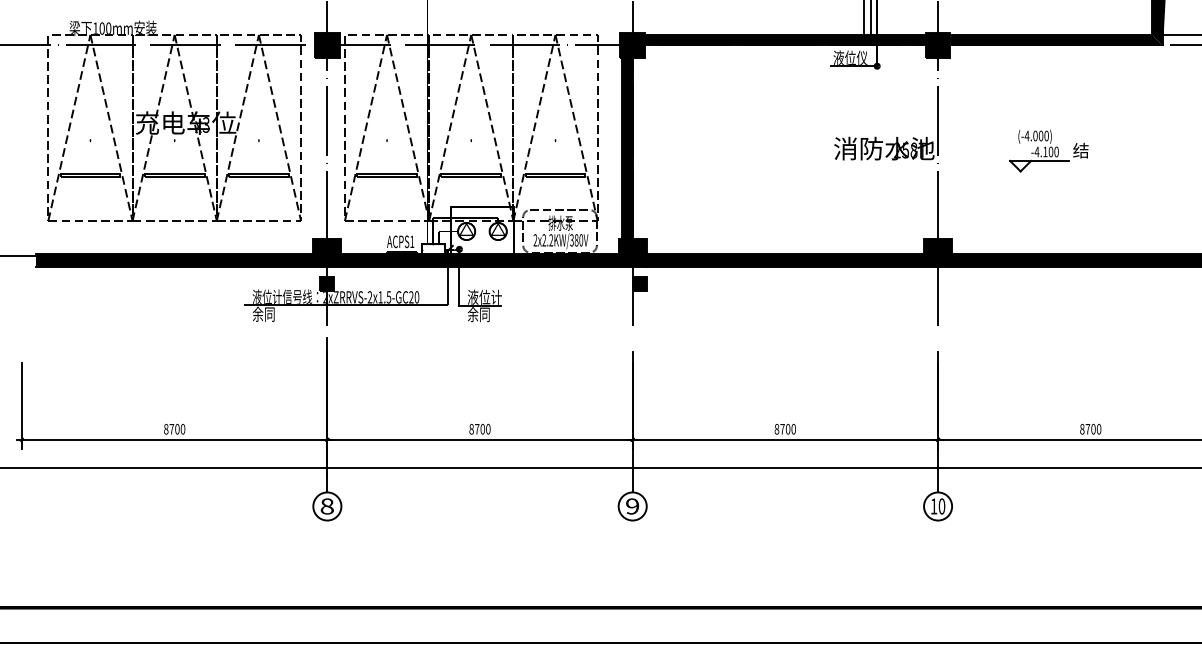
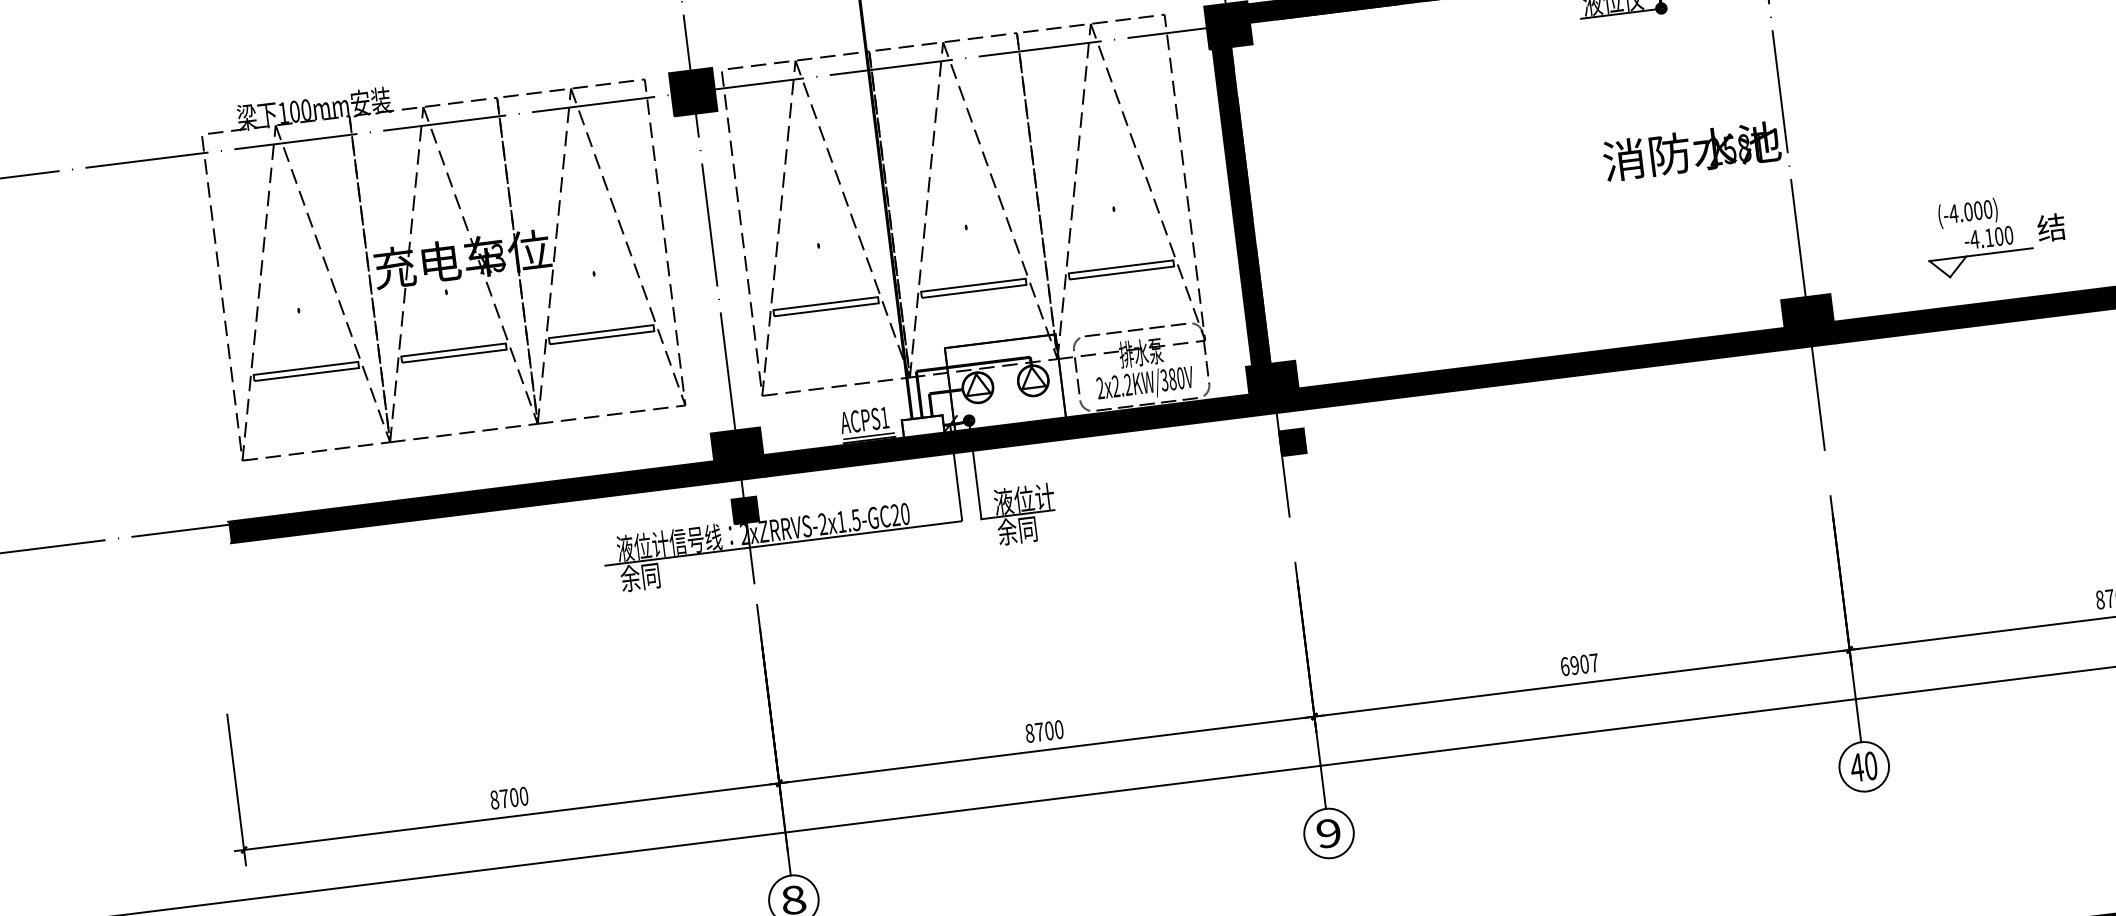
part: (1048, 150) -> (1994, 234), moved
text: (784, 428) -> (1578, 663), 8700 -> 6907
text: (933, 506) -> (1856, 767), 10 -> 40

